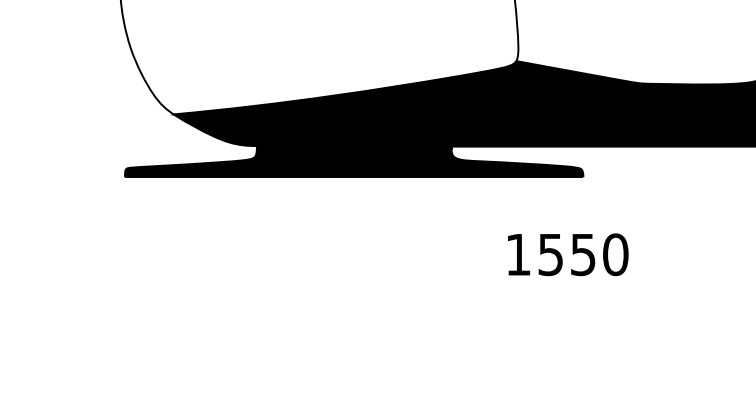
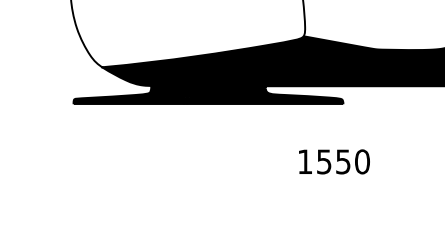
text: (568, 254) -> (334, 161), moved

